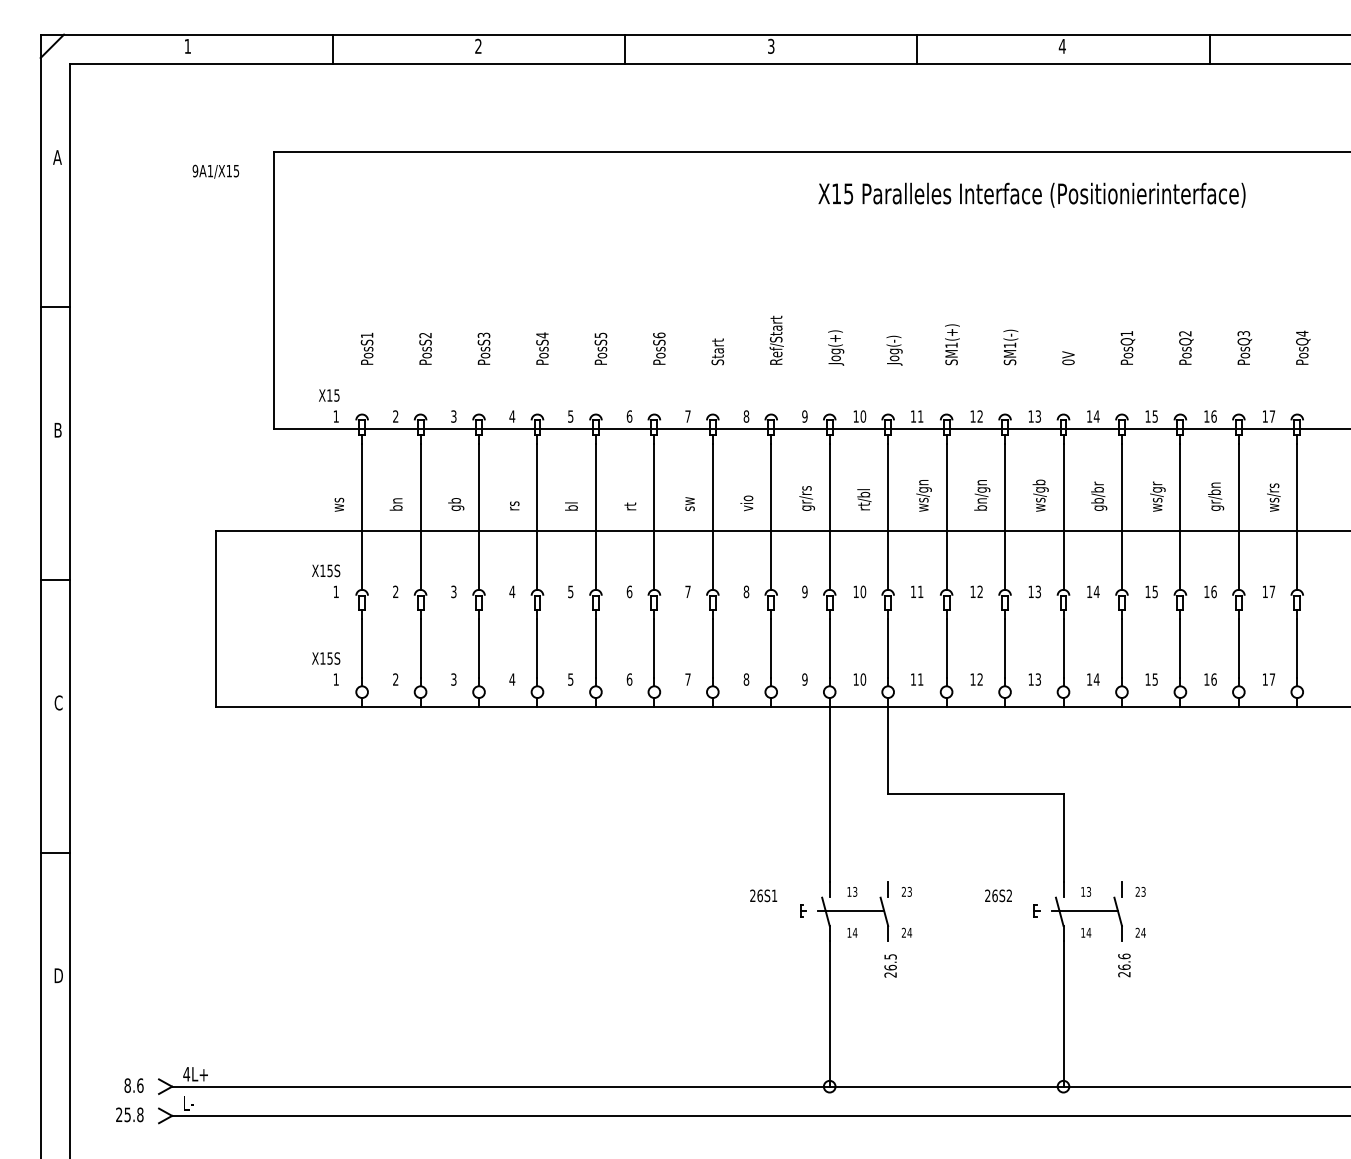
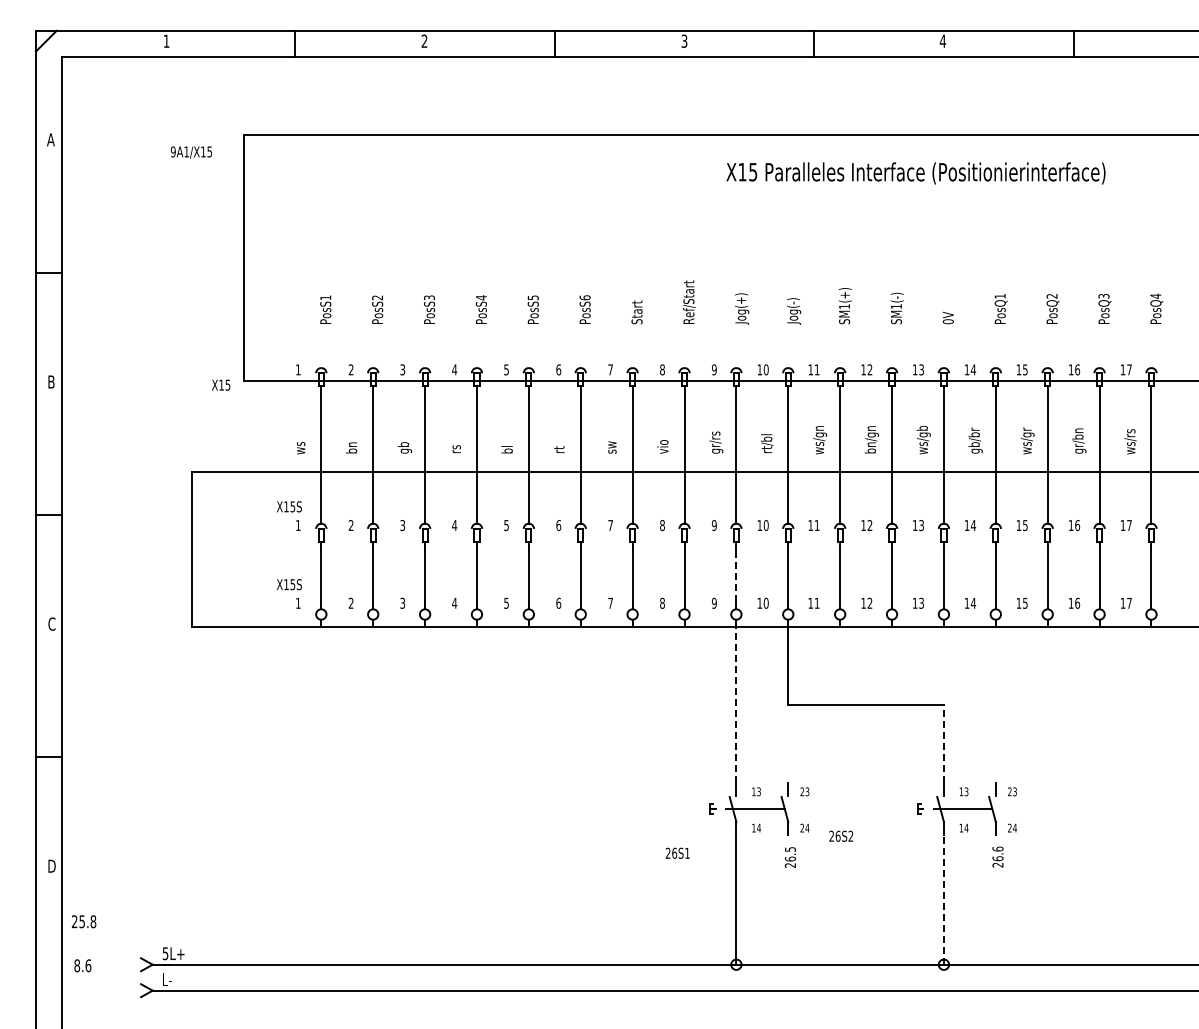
text: (329, 394) -> (221, 384), moved
line: (829, 648) -> (736, 575), solid -> dashed
line: (829, 794) -> (736, 705), solid -> dashed
line: (1063, 838) -> (943, 744), solid -> dashed
text: (763, 894) -> (677, 852), moved
text: (998, 894) -> (841, 835), moved
line: (1063, 1013) -> (943, 899), solid -> dashed
text: (186, 1074) -> (165, 953), 4L+ -> 5L+
text: (133, 1085) -> (82, 965), moved
text: (130, 1114) -> (84, 921), moved

